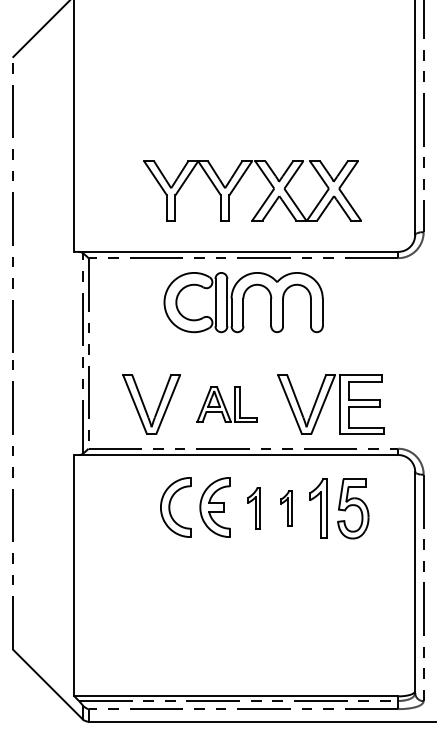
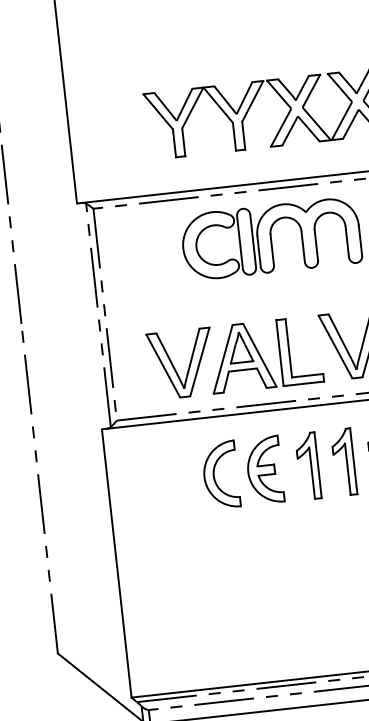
part: (226, 404) -> (264, 354), size x1.67
part: (254, 508) -> (308, 466), size x1.43
part: (286, 508) -> (344, 462), size x1.67

